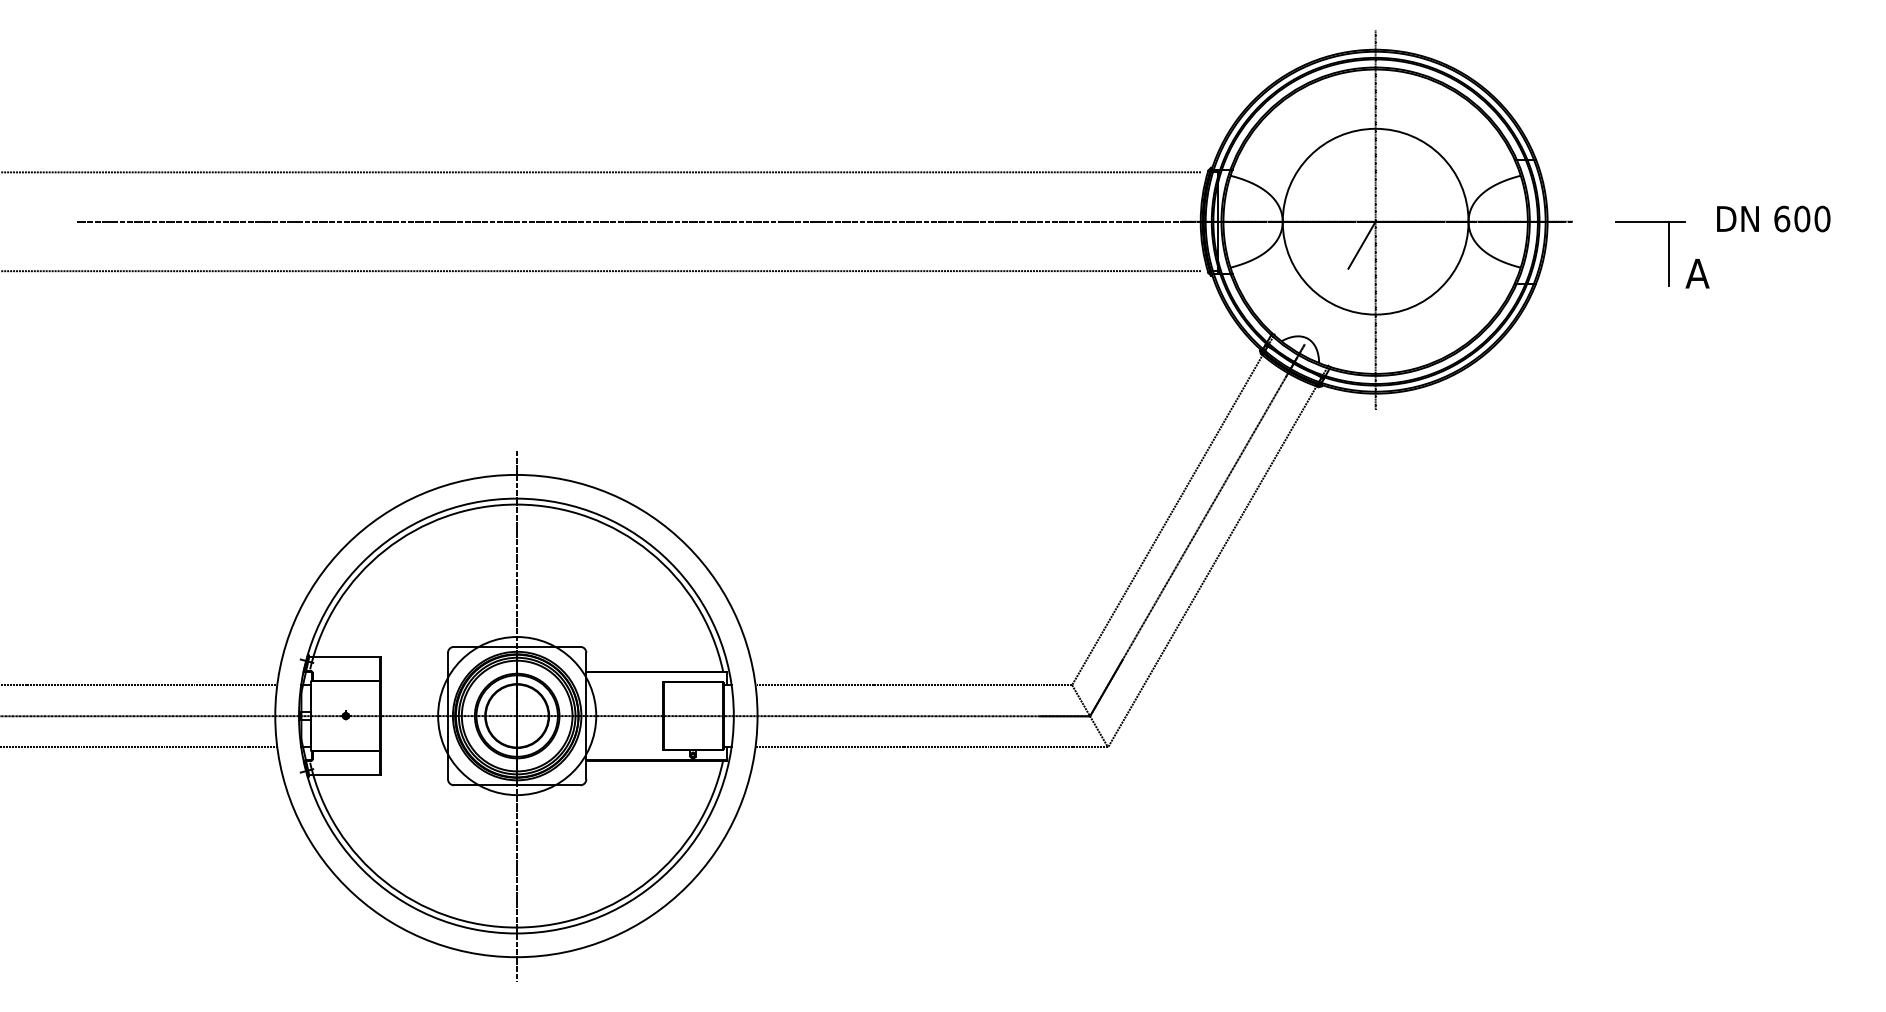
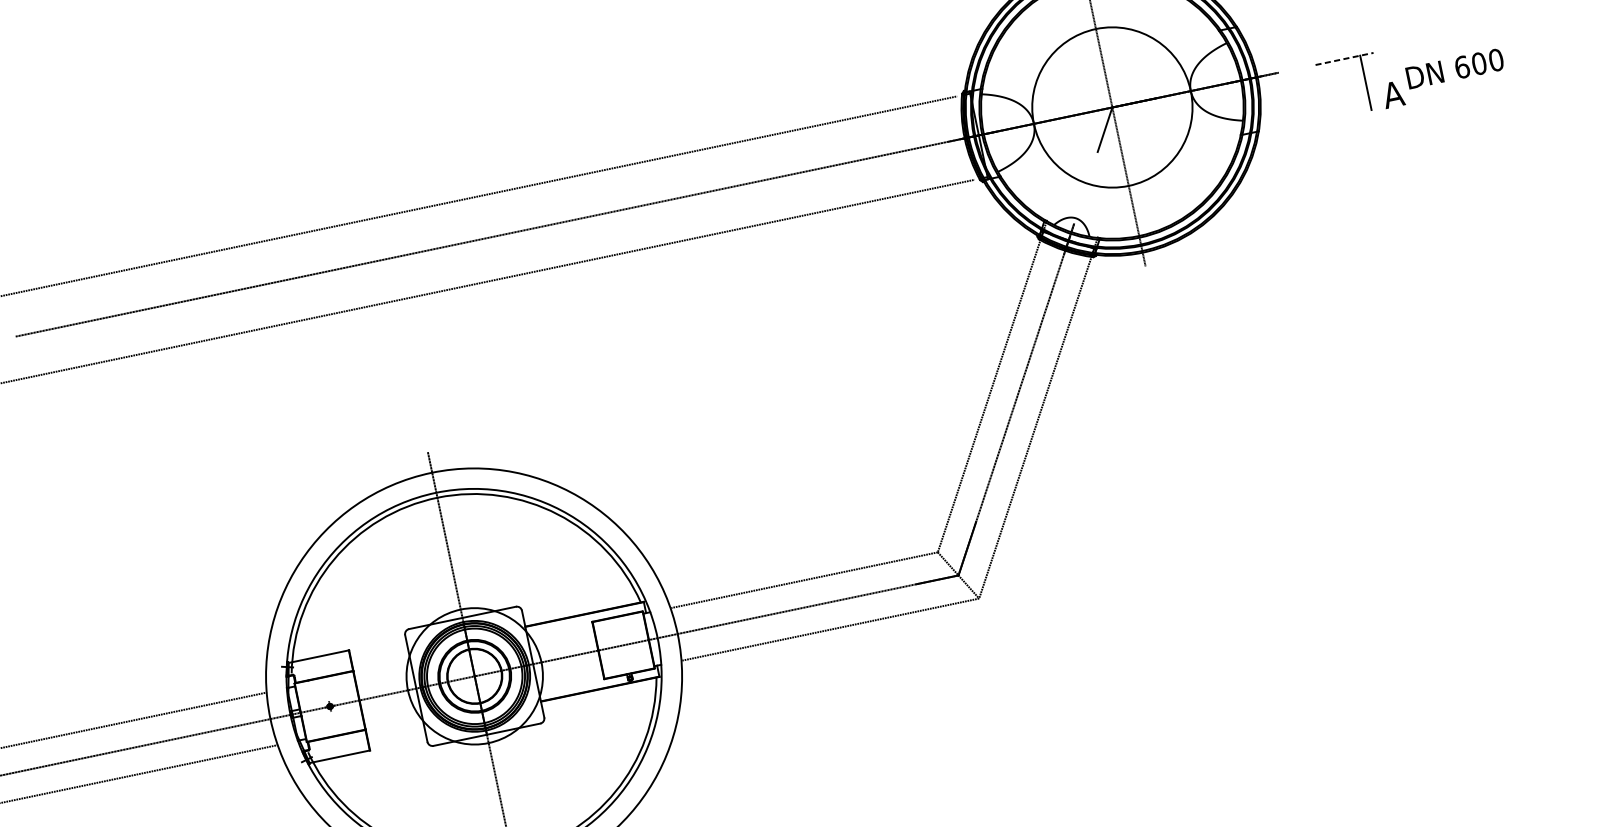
text: (1773, 218) -> (1454, 68), moved
line: (1651, 221) -> (1345, 58), solid -> dashed

